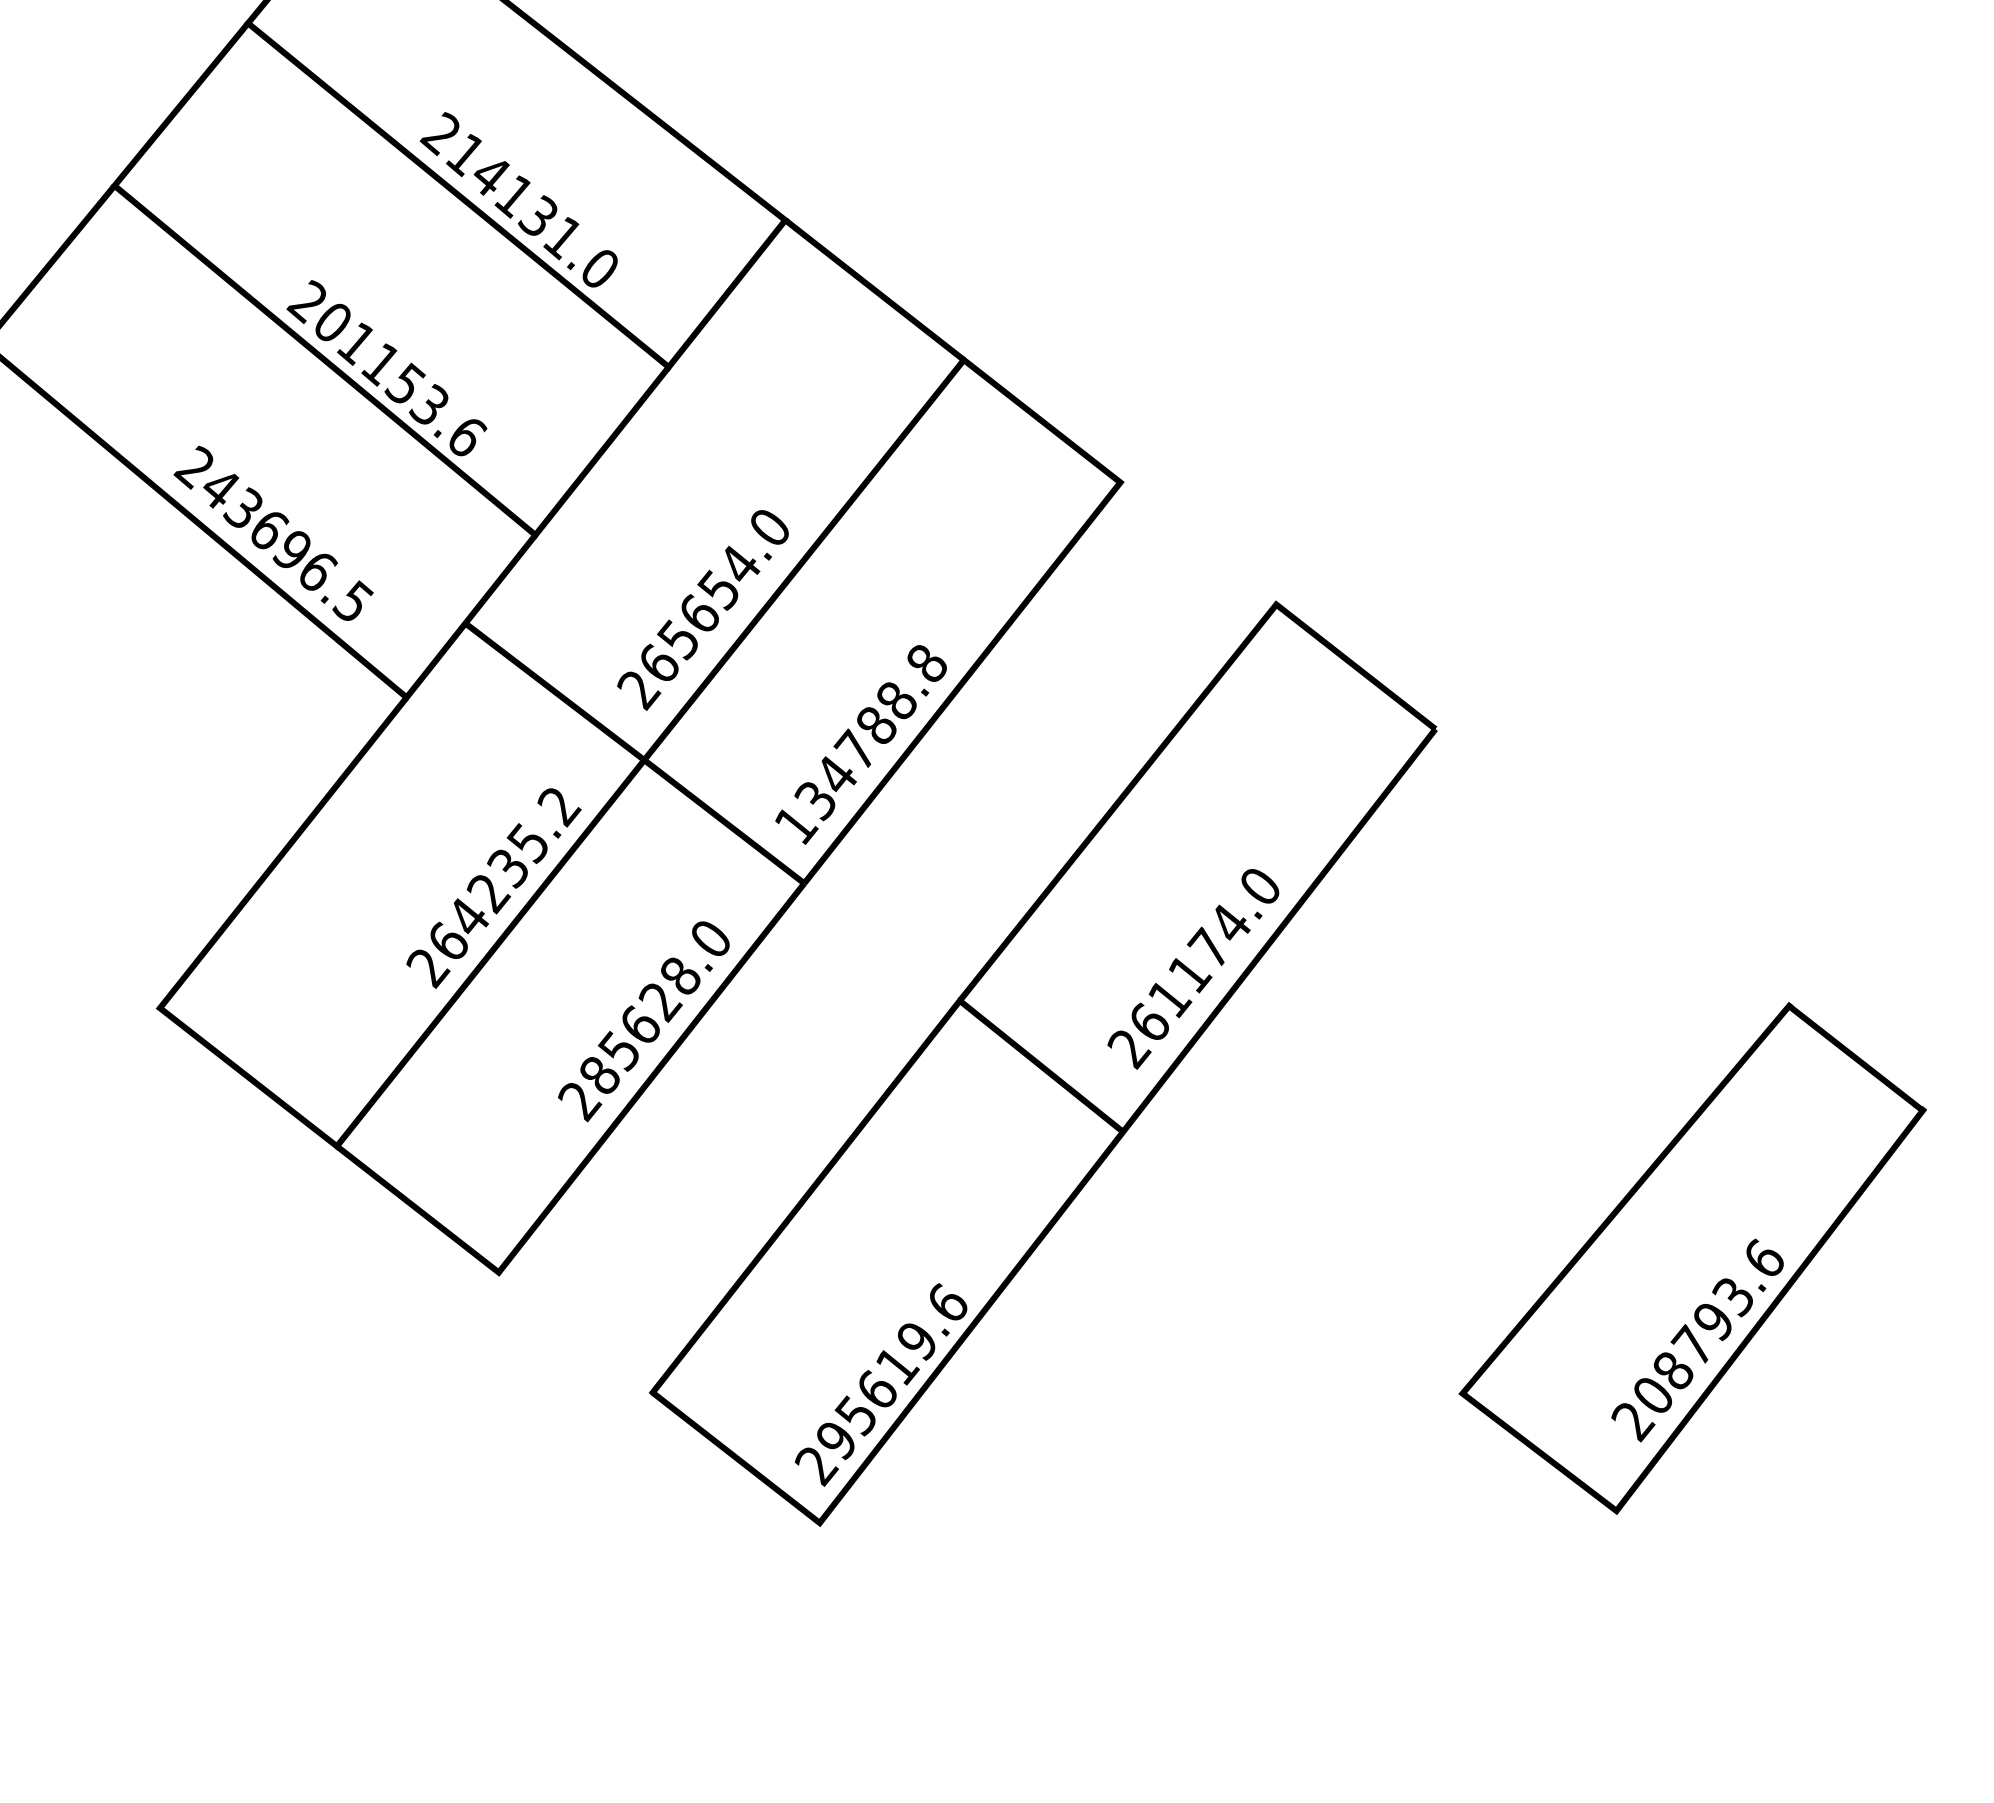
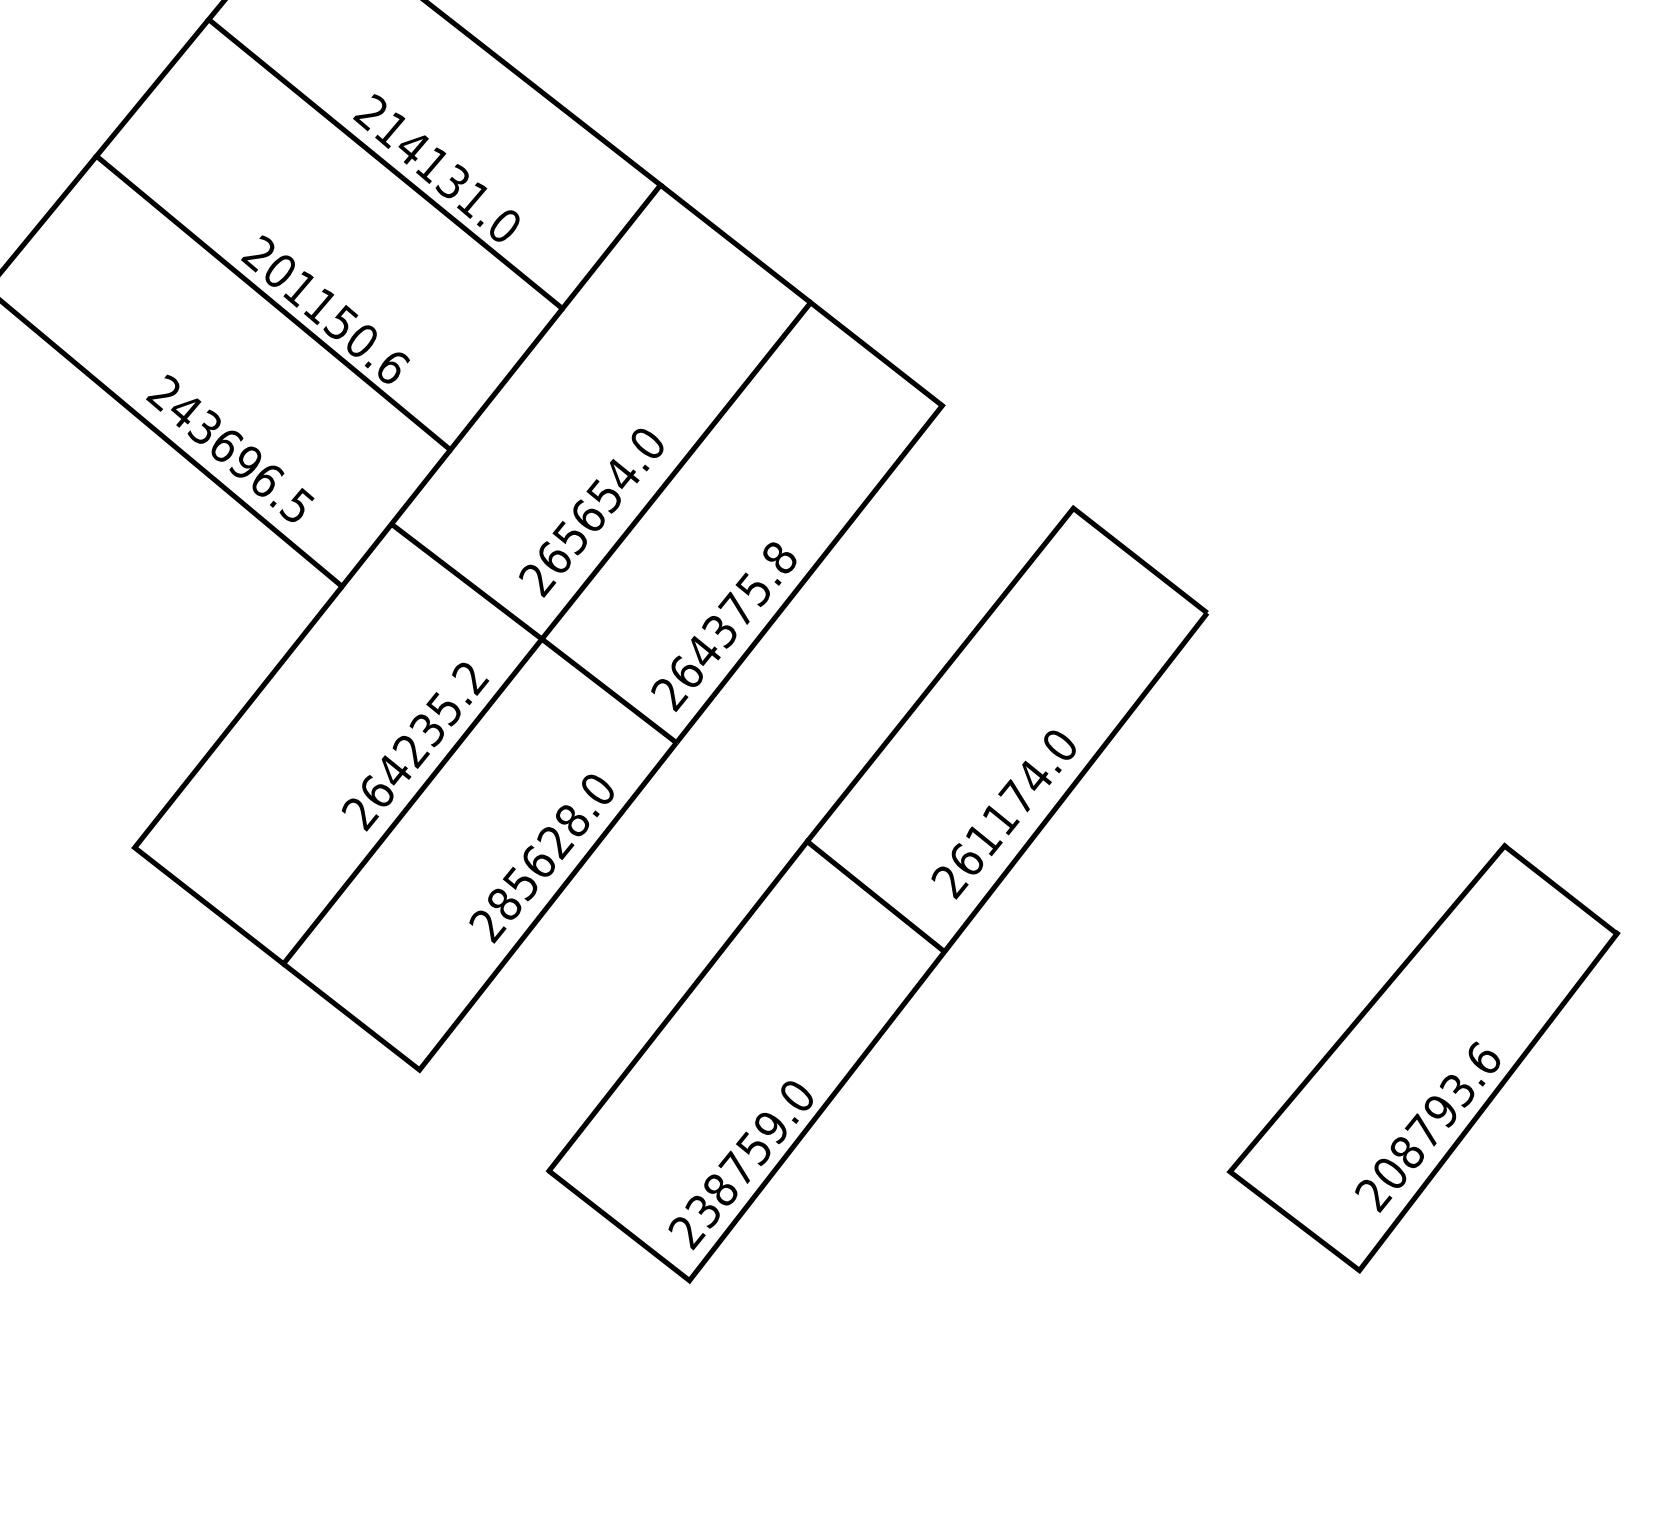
text: (428, 403) -> (360, 339), 201153.6 -> 201150.6
text: (845, 763) -> (711, 641), 134788.8 -> 264375.8
text: (891, 1372) -> (749, 1154), 295619.6 -> 238759.0

